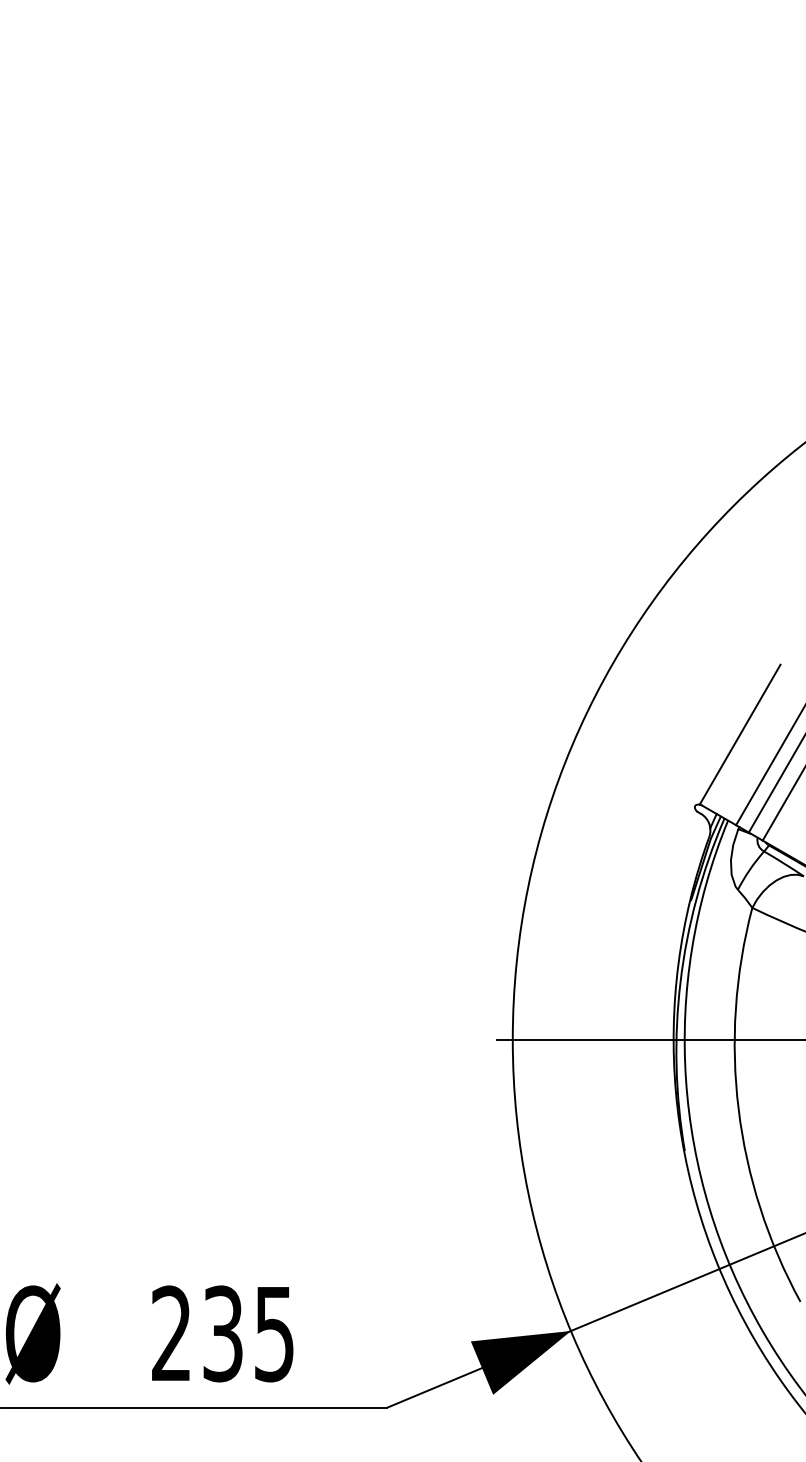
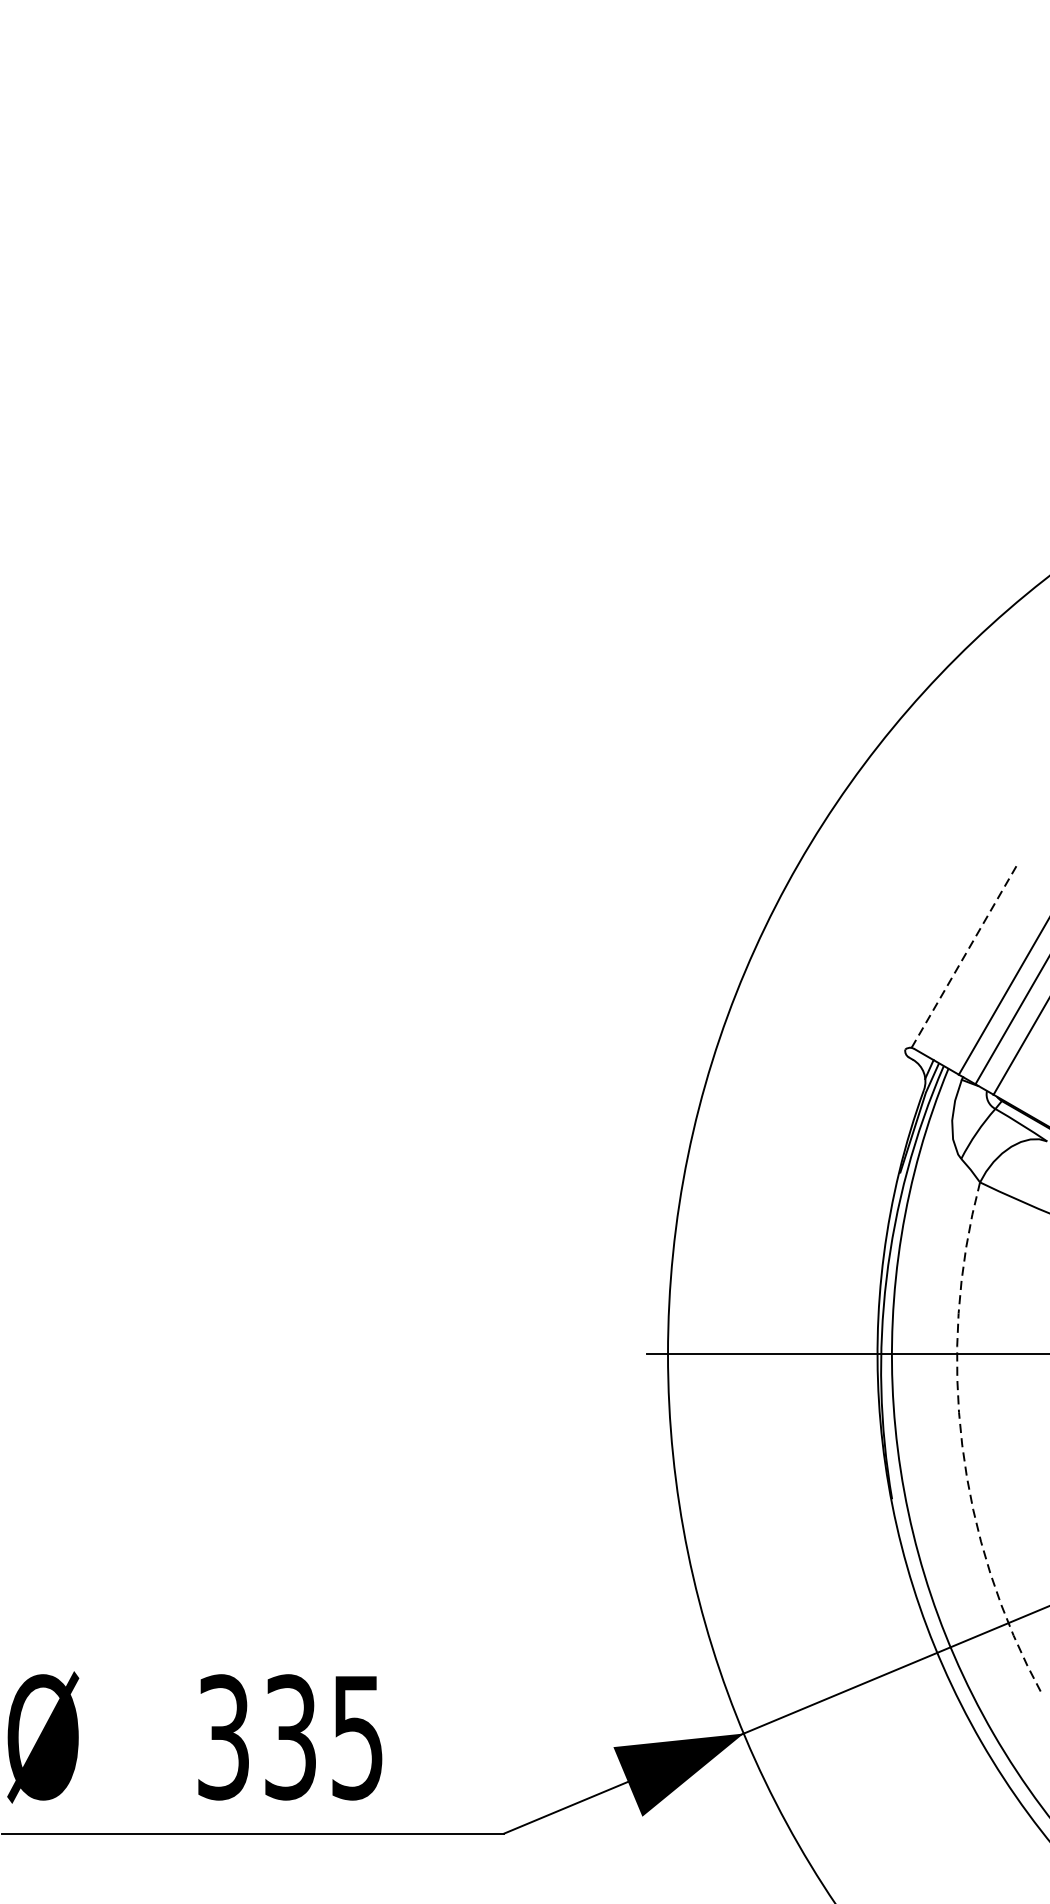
line: (740, 734) -> (964, 956), solid -> dashed
arc: (738, 1109) -> (962, 1445), solid -> dashed
text: (171, 1333) -> (223, 1736), 235 -> 335

